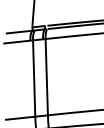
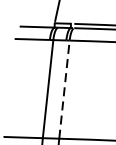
line: (46, 76) -> (64, 88), solid -> dashed

